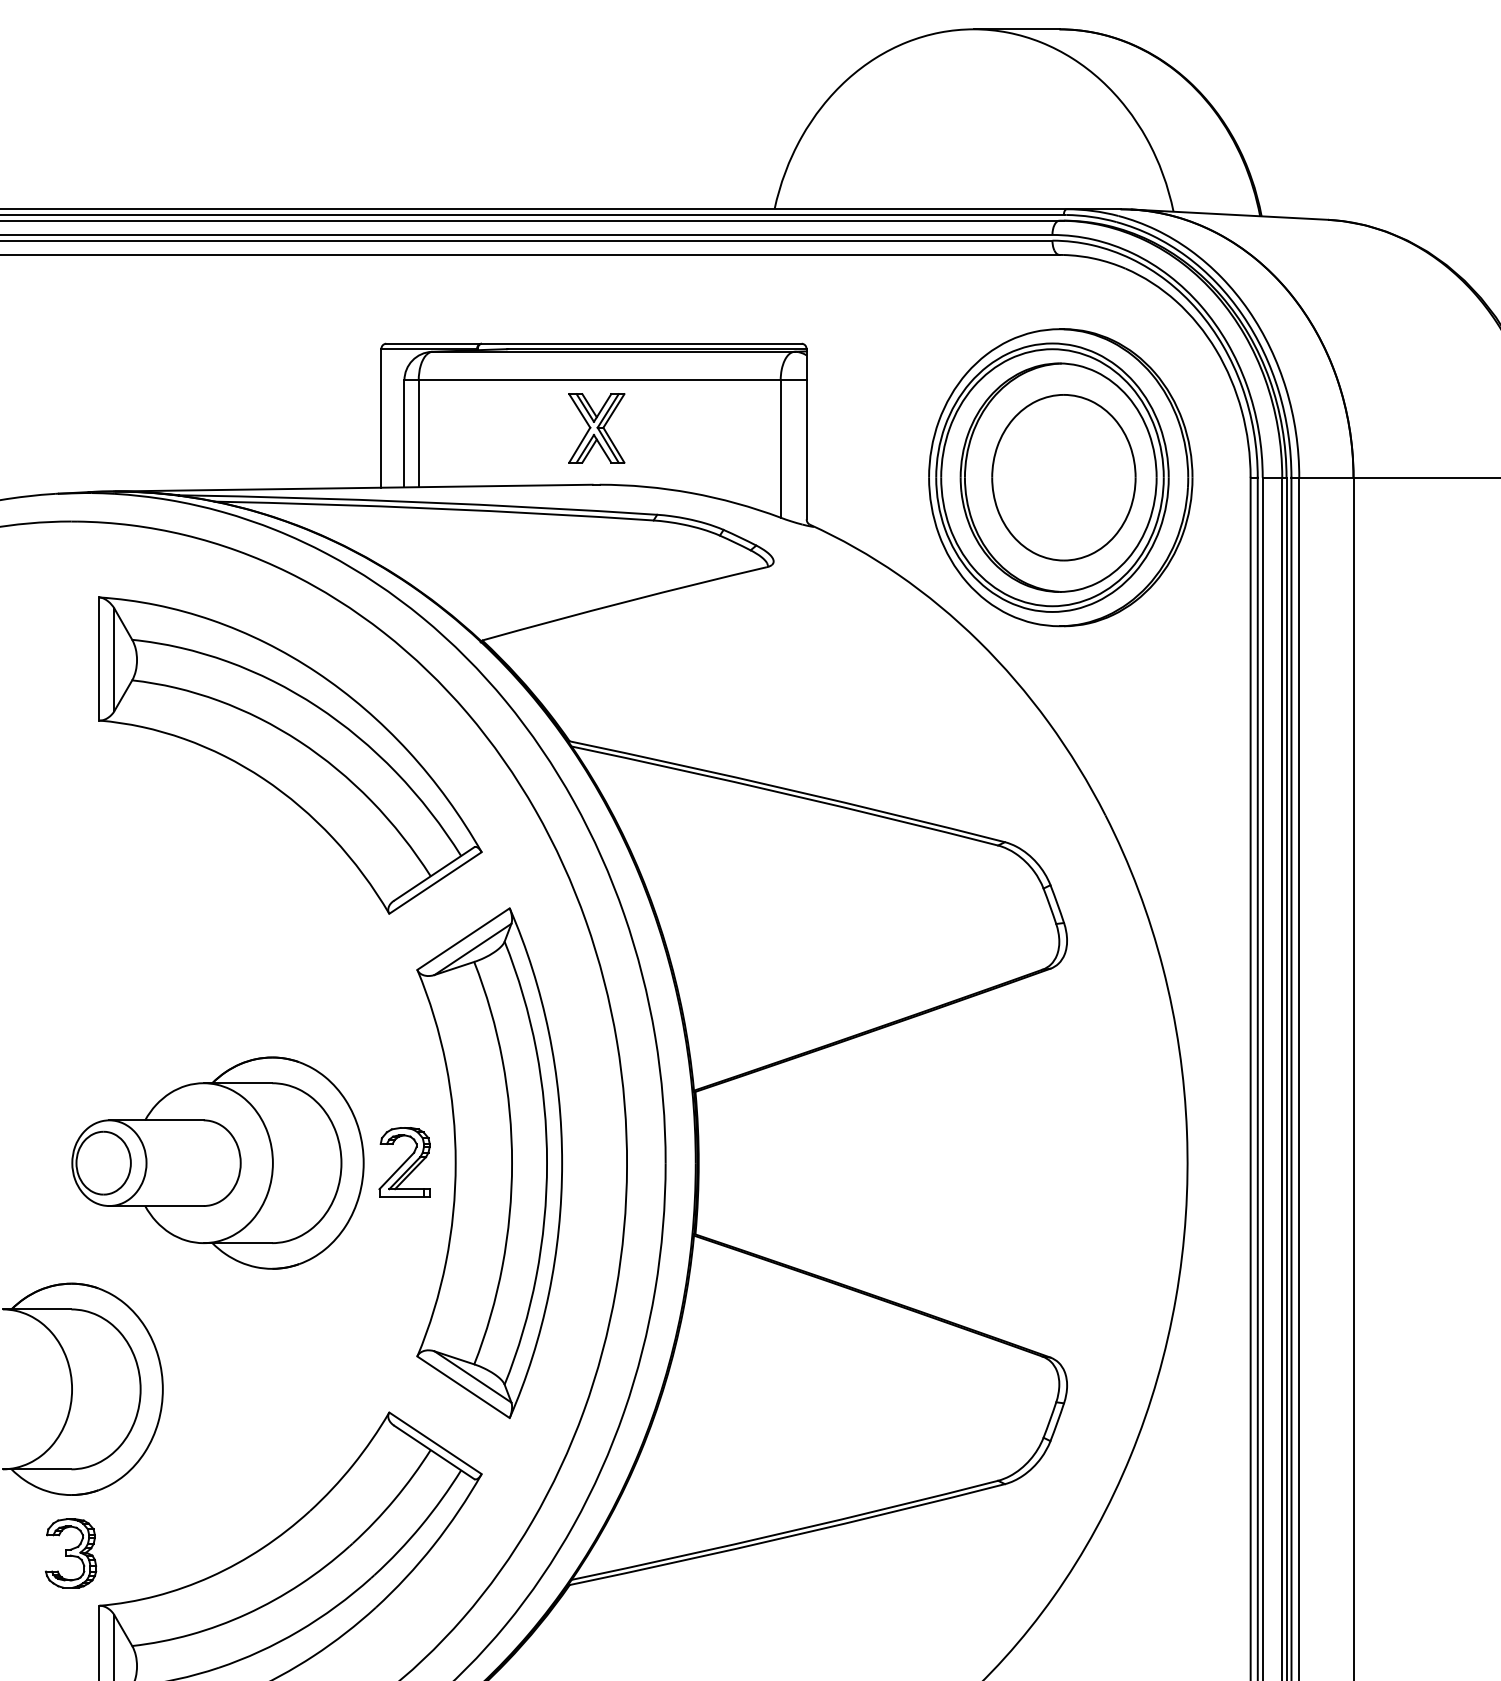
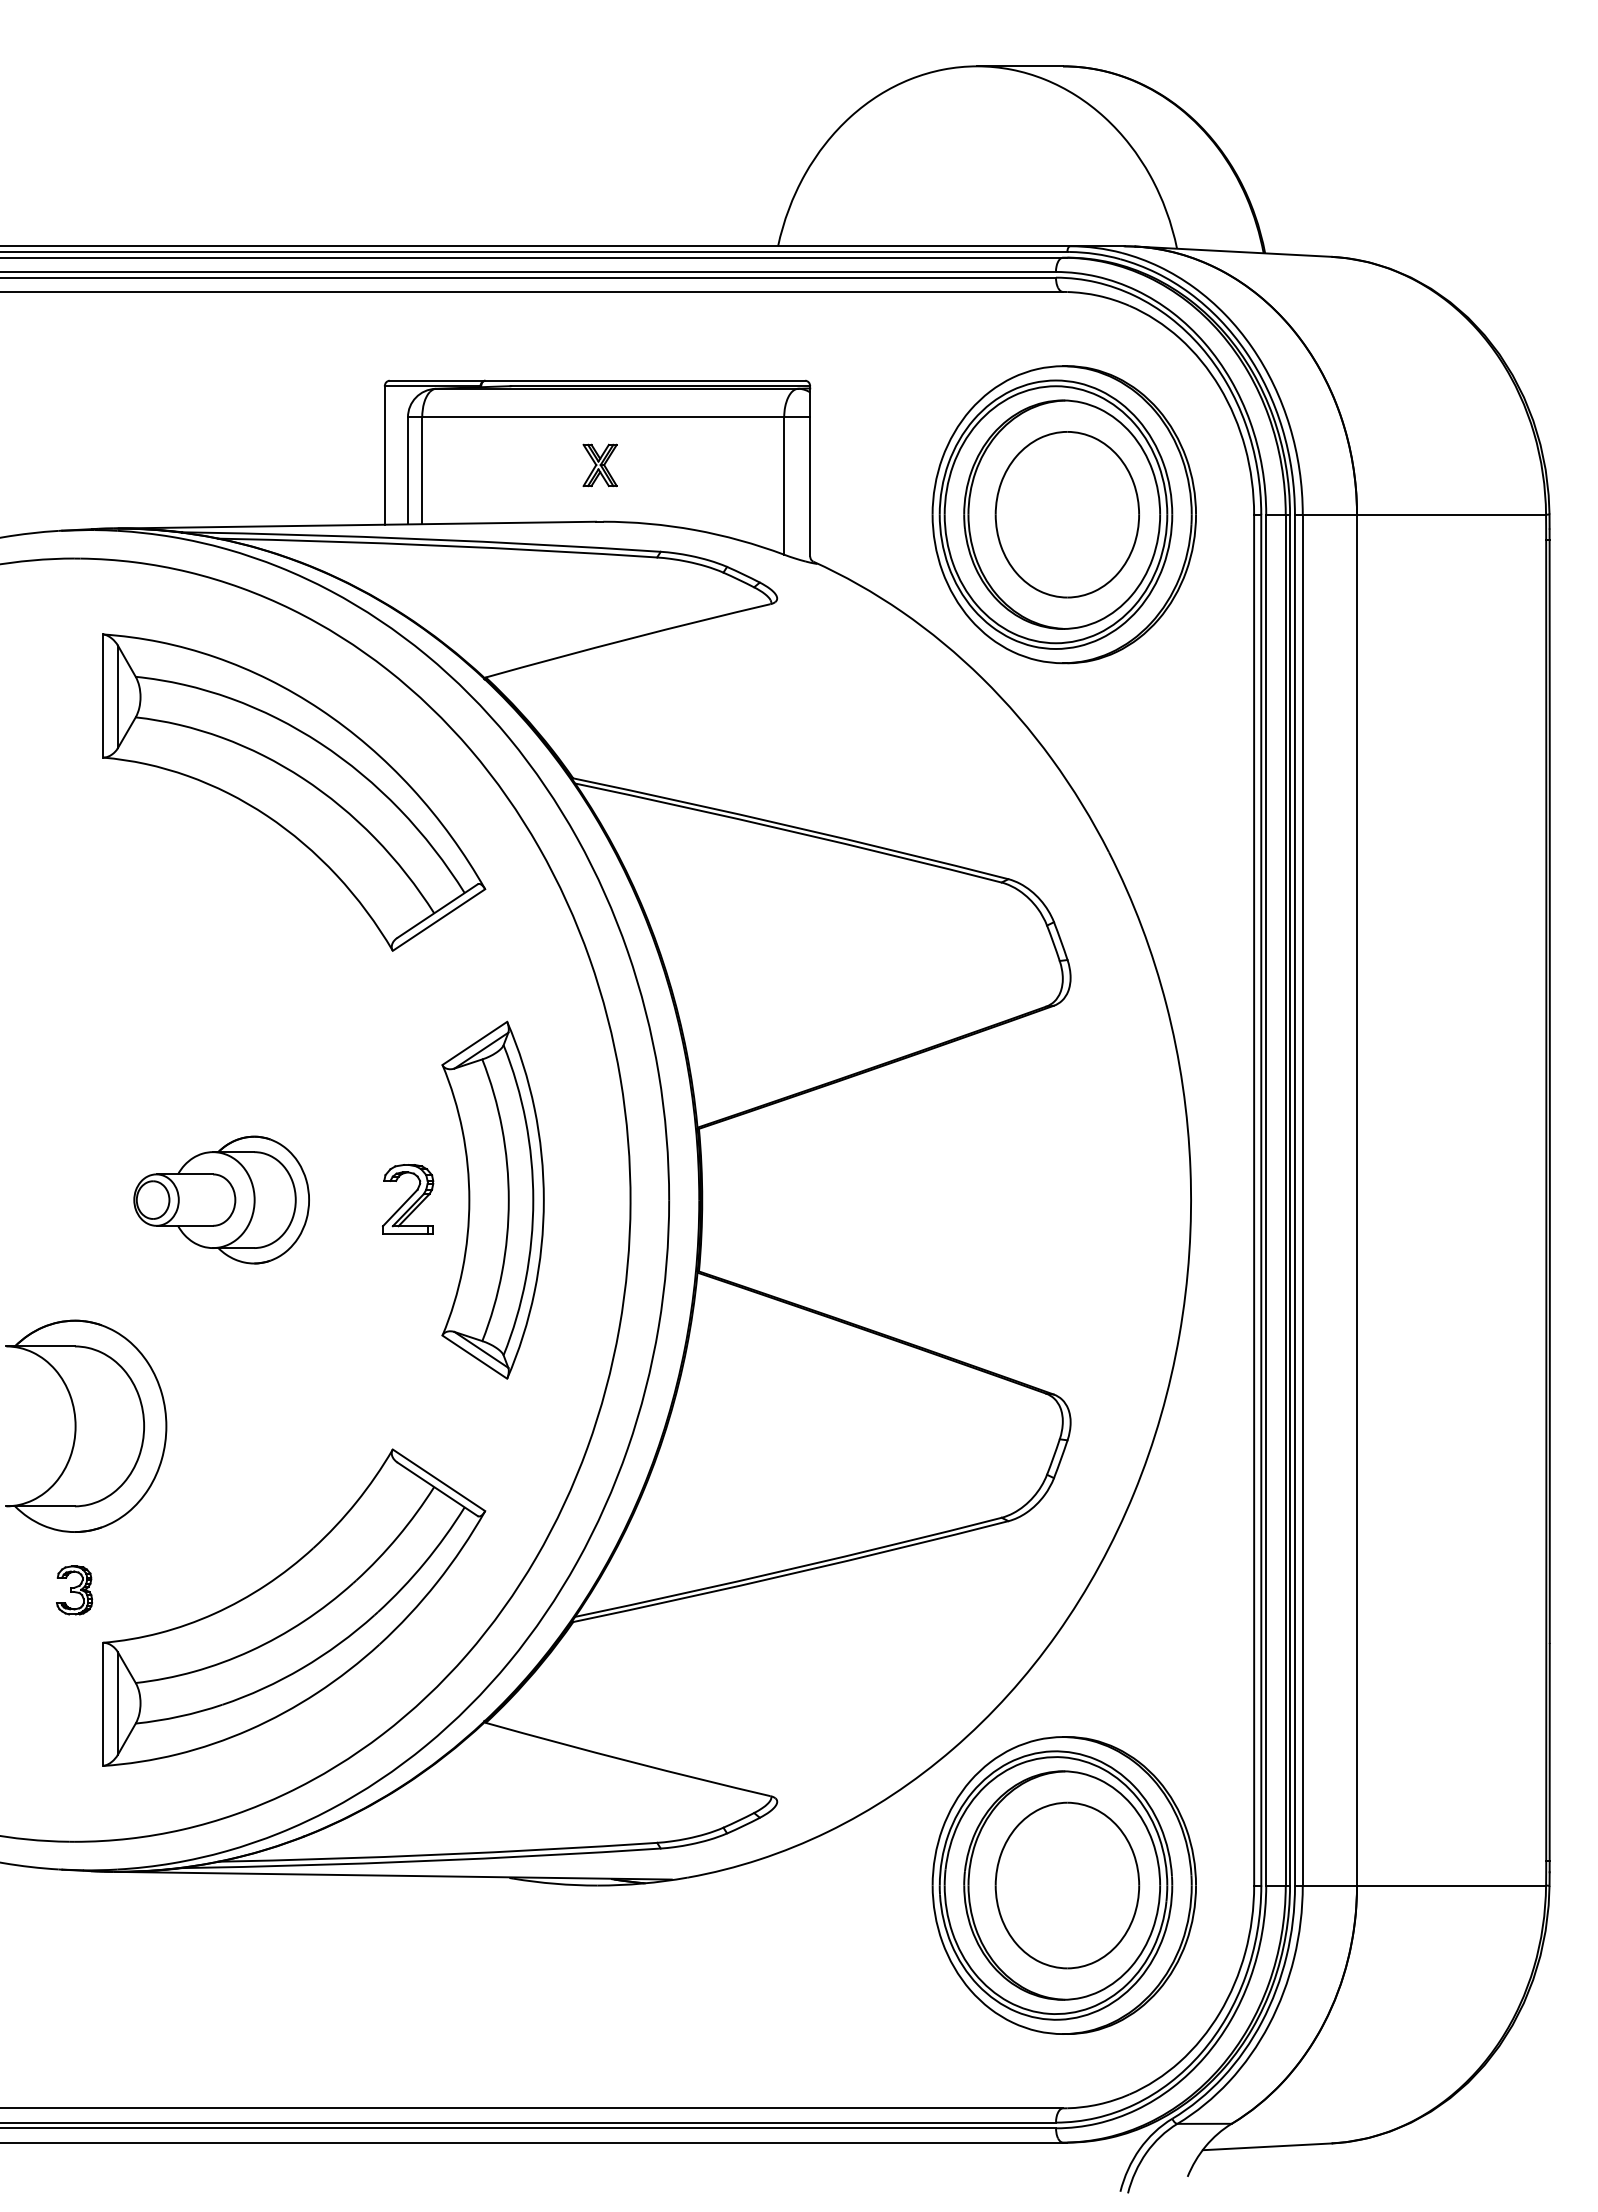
part: (595, 428) -> (599, 465), size x0.6
part: (217, 1162) -> (221, 1199), size x0.6
part: (488, 1163) -> (492, 1200), size x0.7
part: (70, 1553) -> (74, 1590), size x0.7

